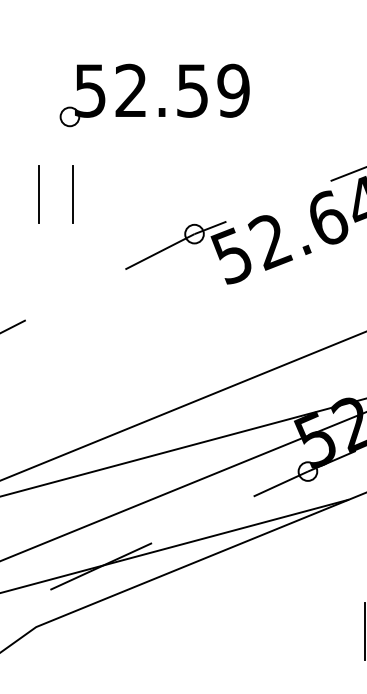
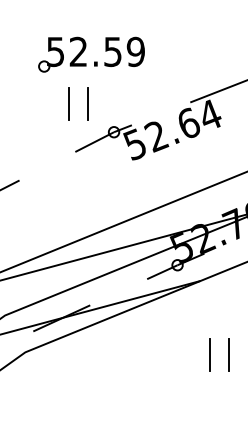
part: (40, 193) -> (69, 103), moved

